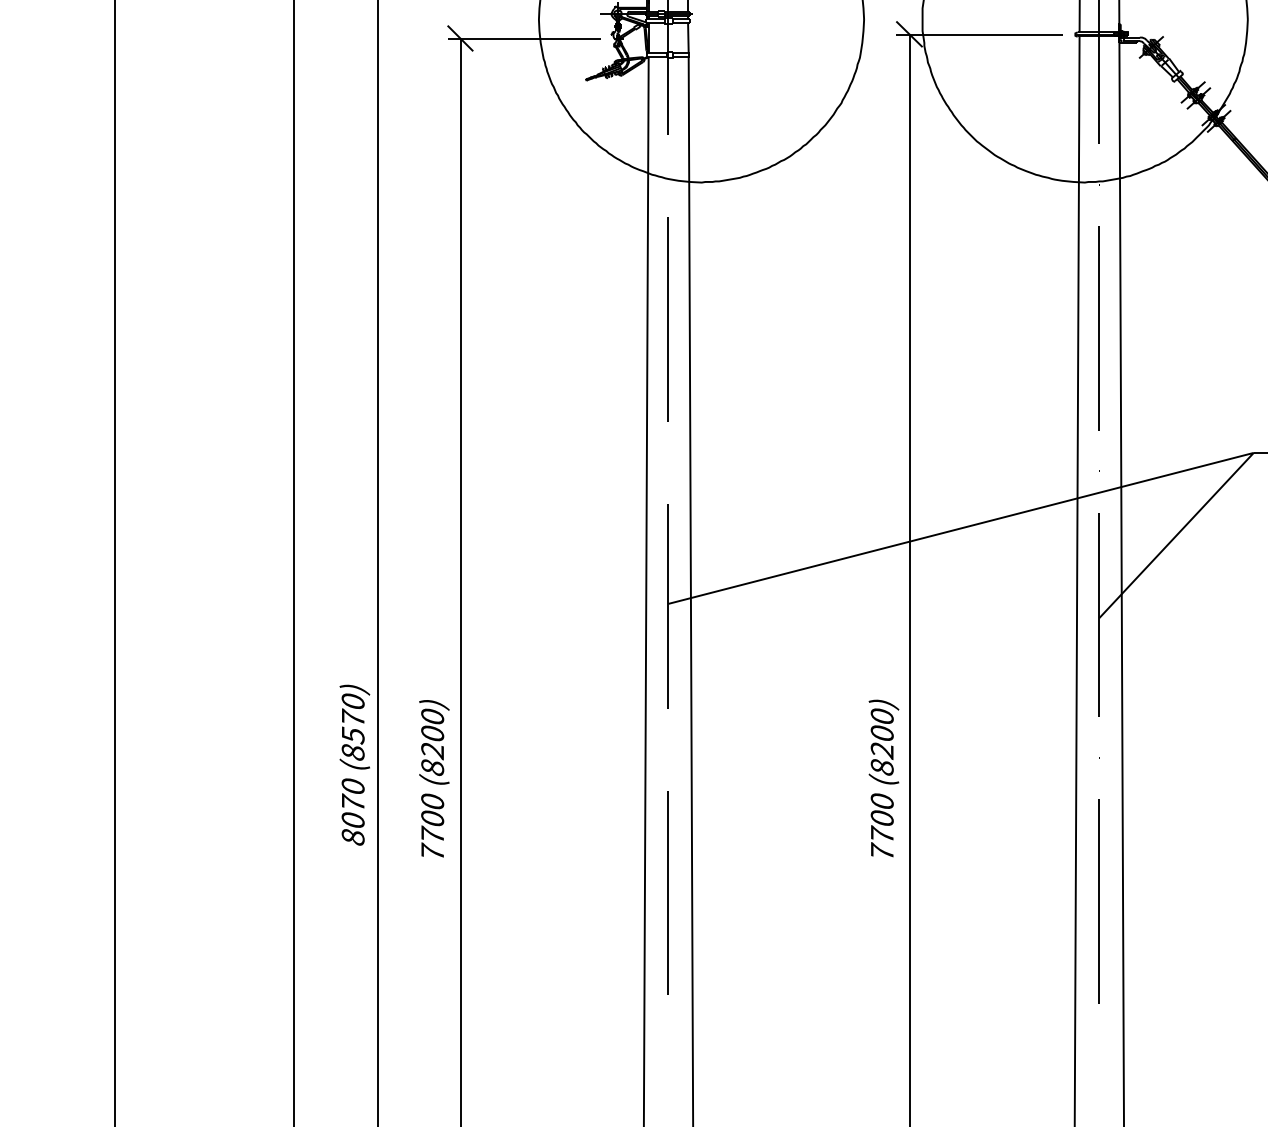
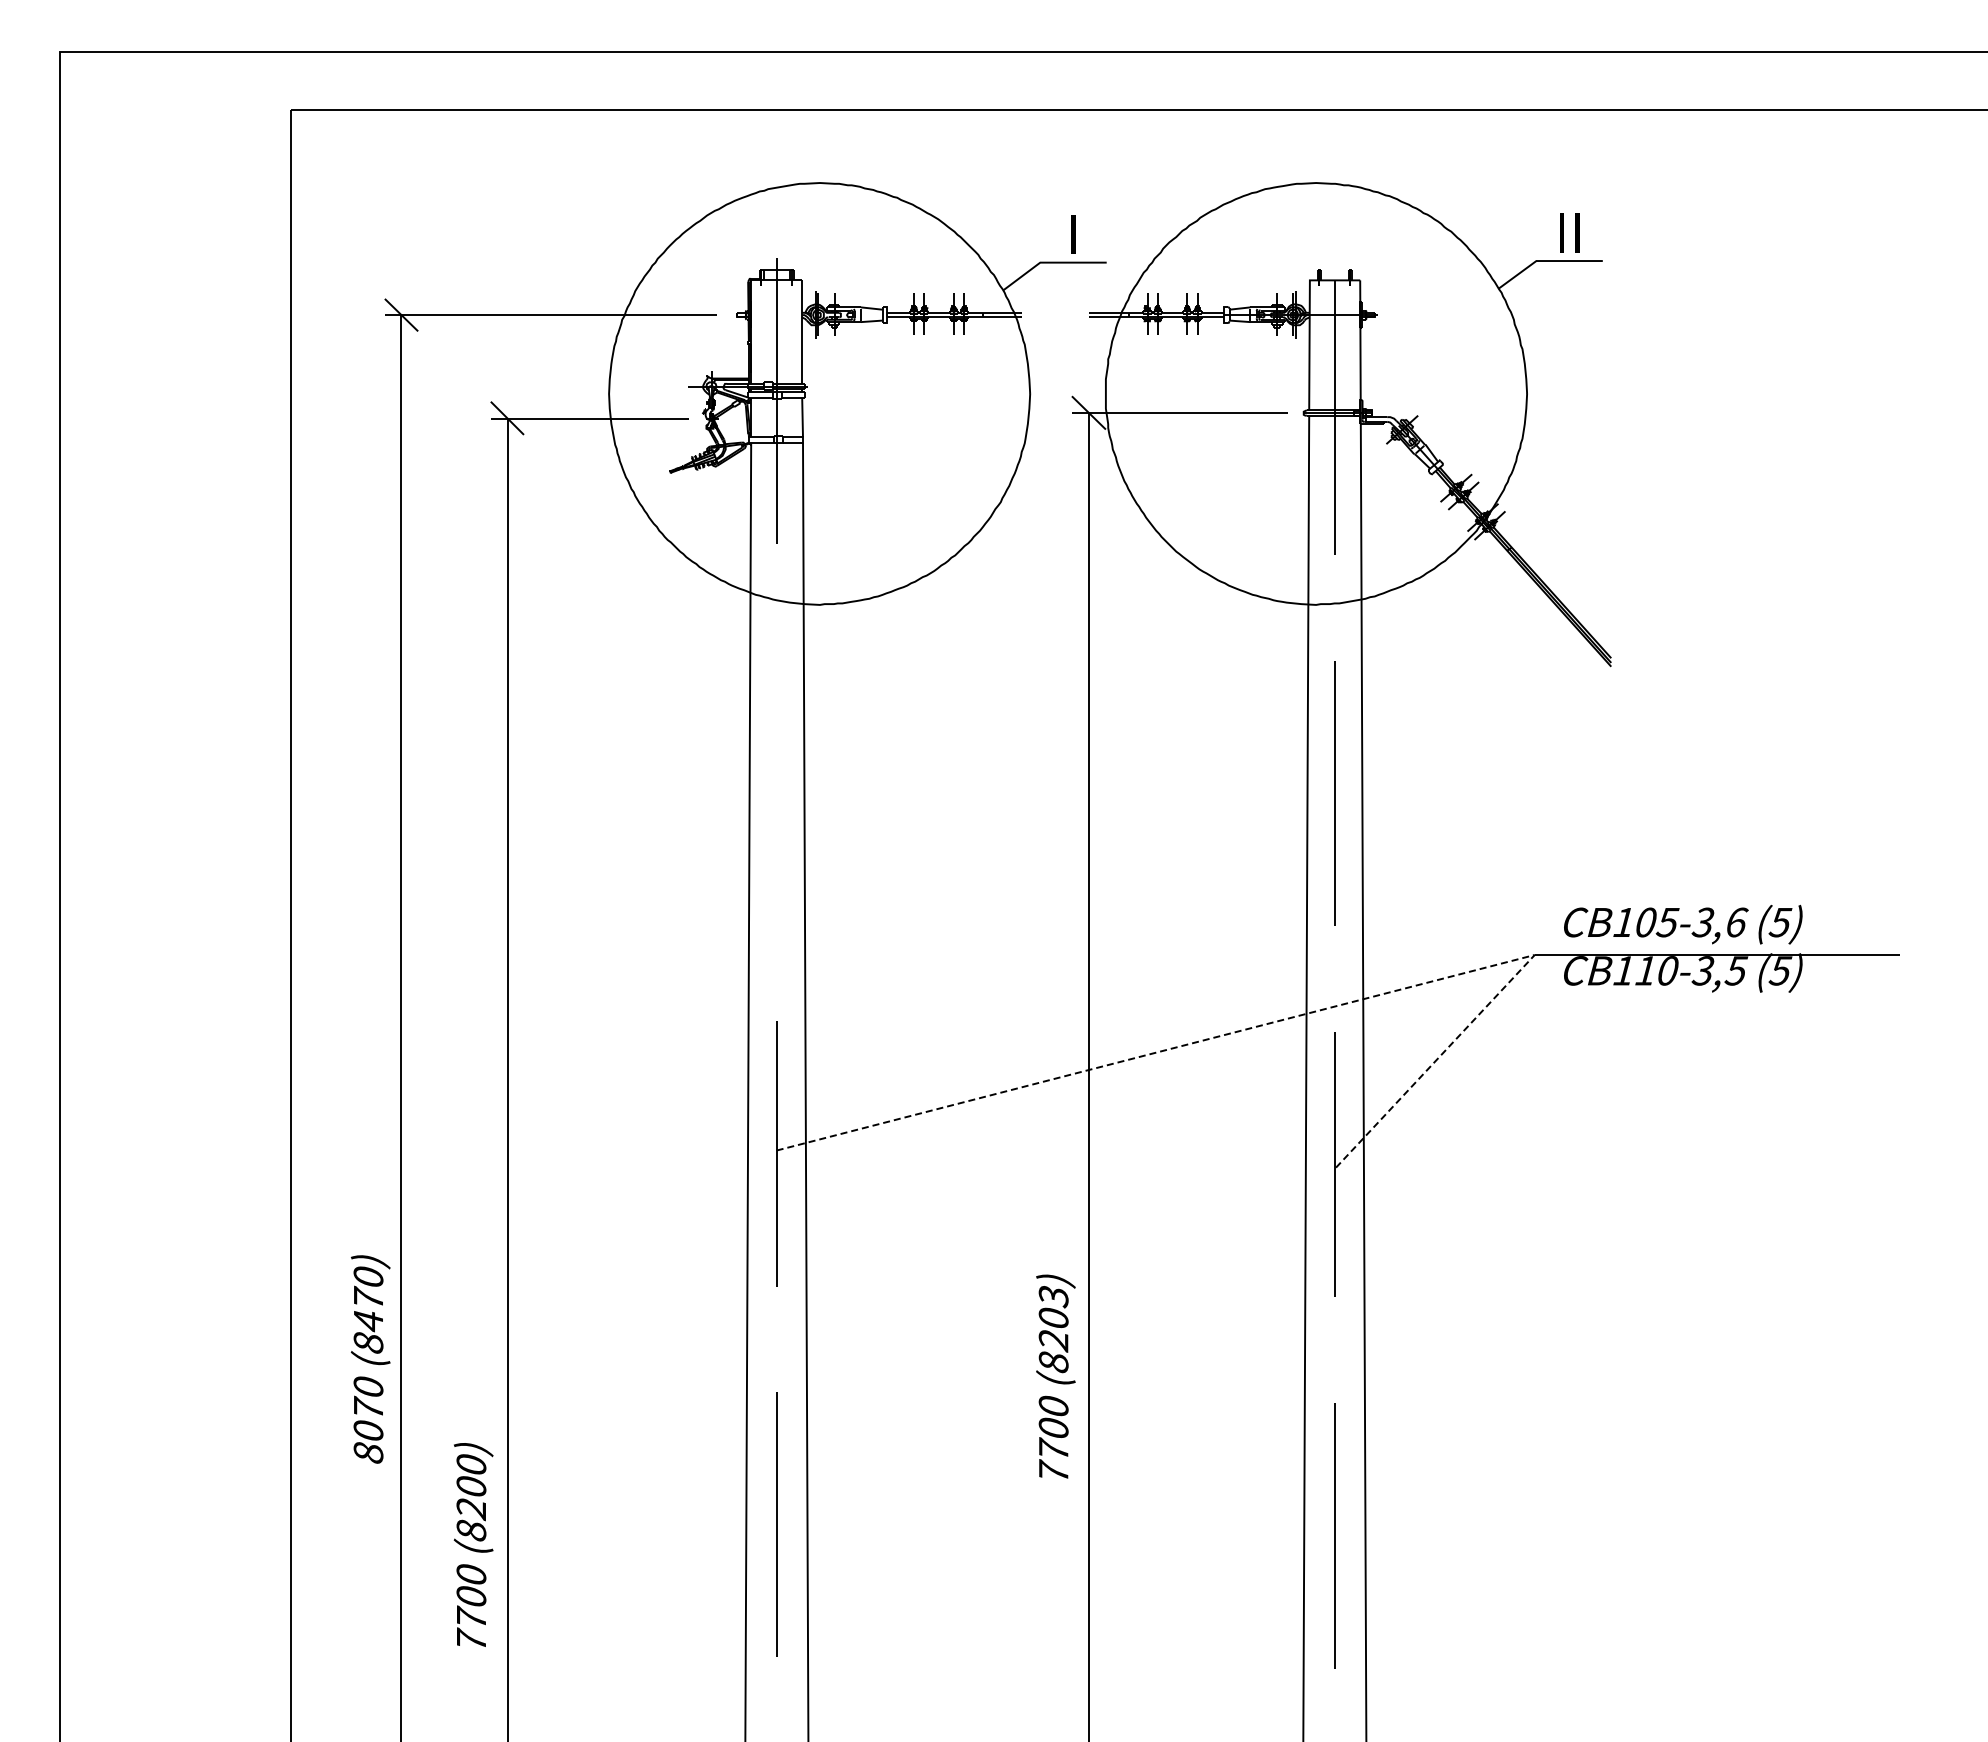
line: (668, 319) -> (776, 782), removed
line: (1071, 499) -> (1298, 1015), solid -> dashed
text: (882, 716) -> (1053, 1296), (8200) -> (8203)
text: (353, 735) -> (368, 1321), (8570) -> (8470)
text: (434, 778) -> (473, 1544), moved

